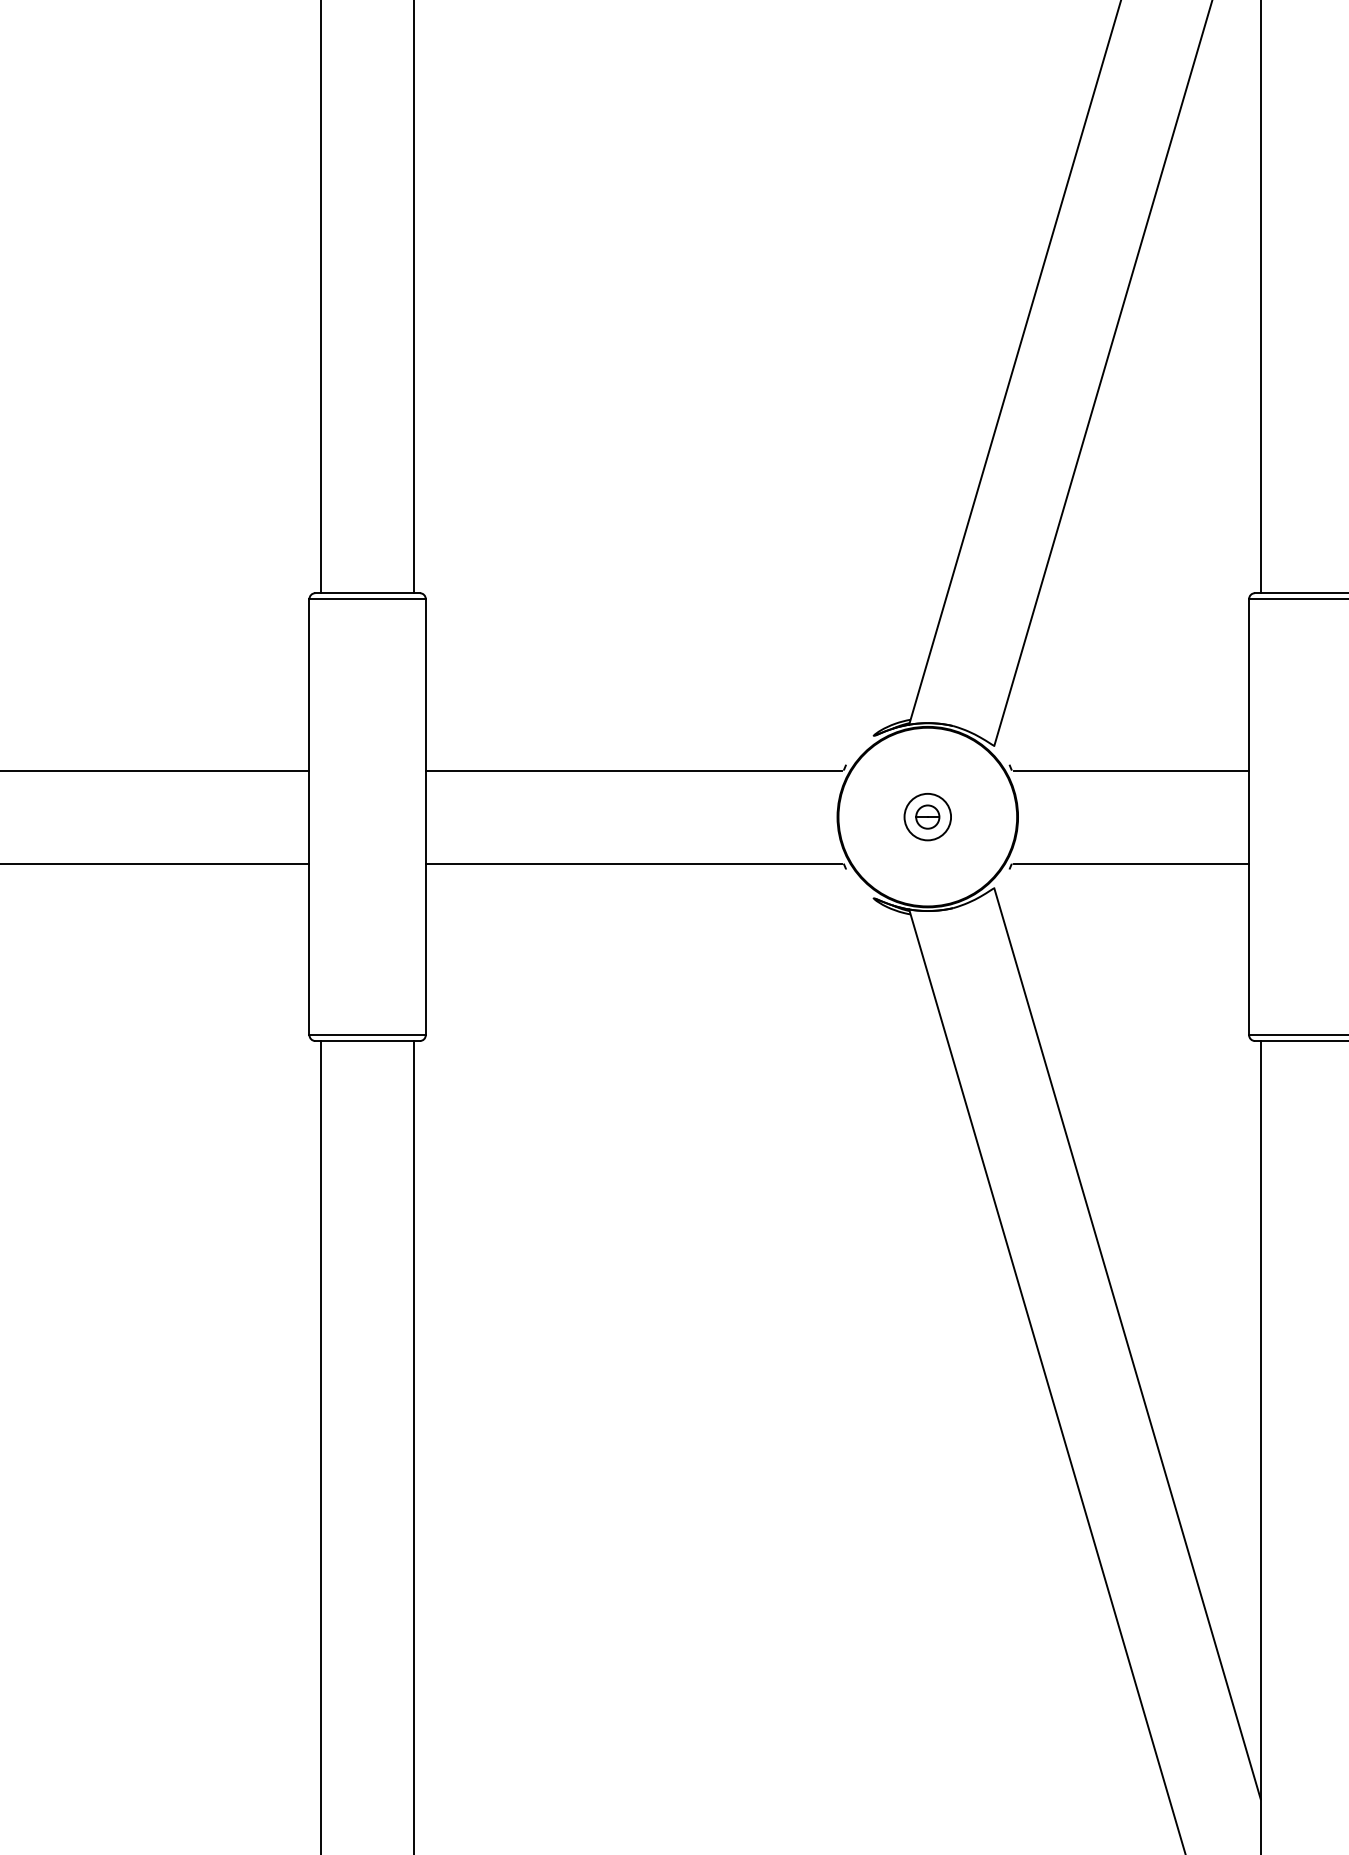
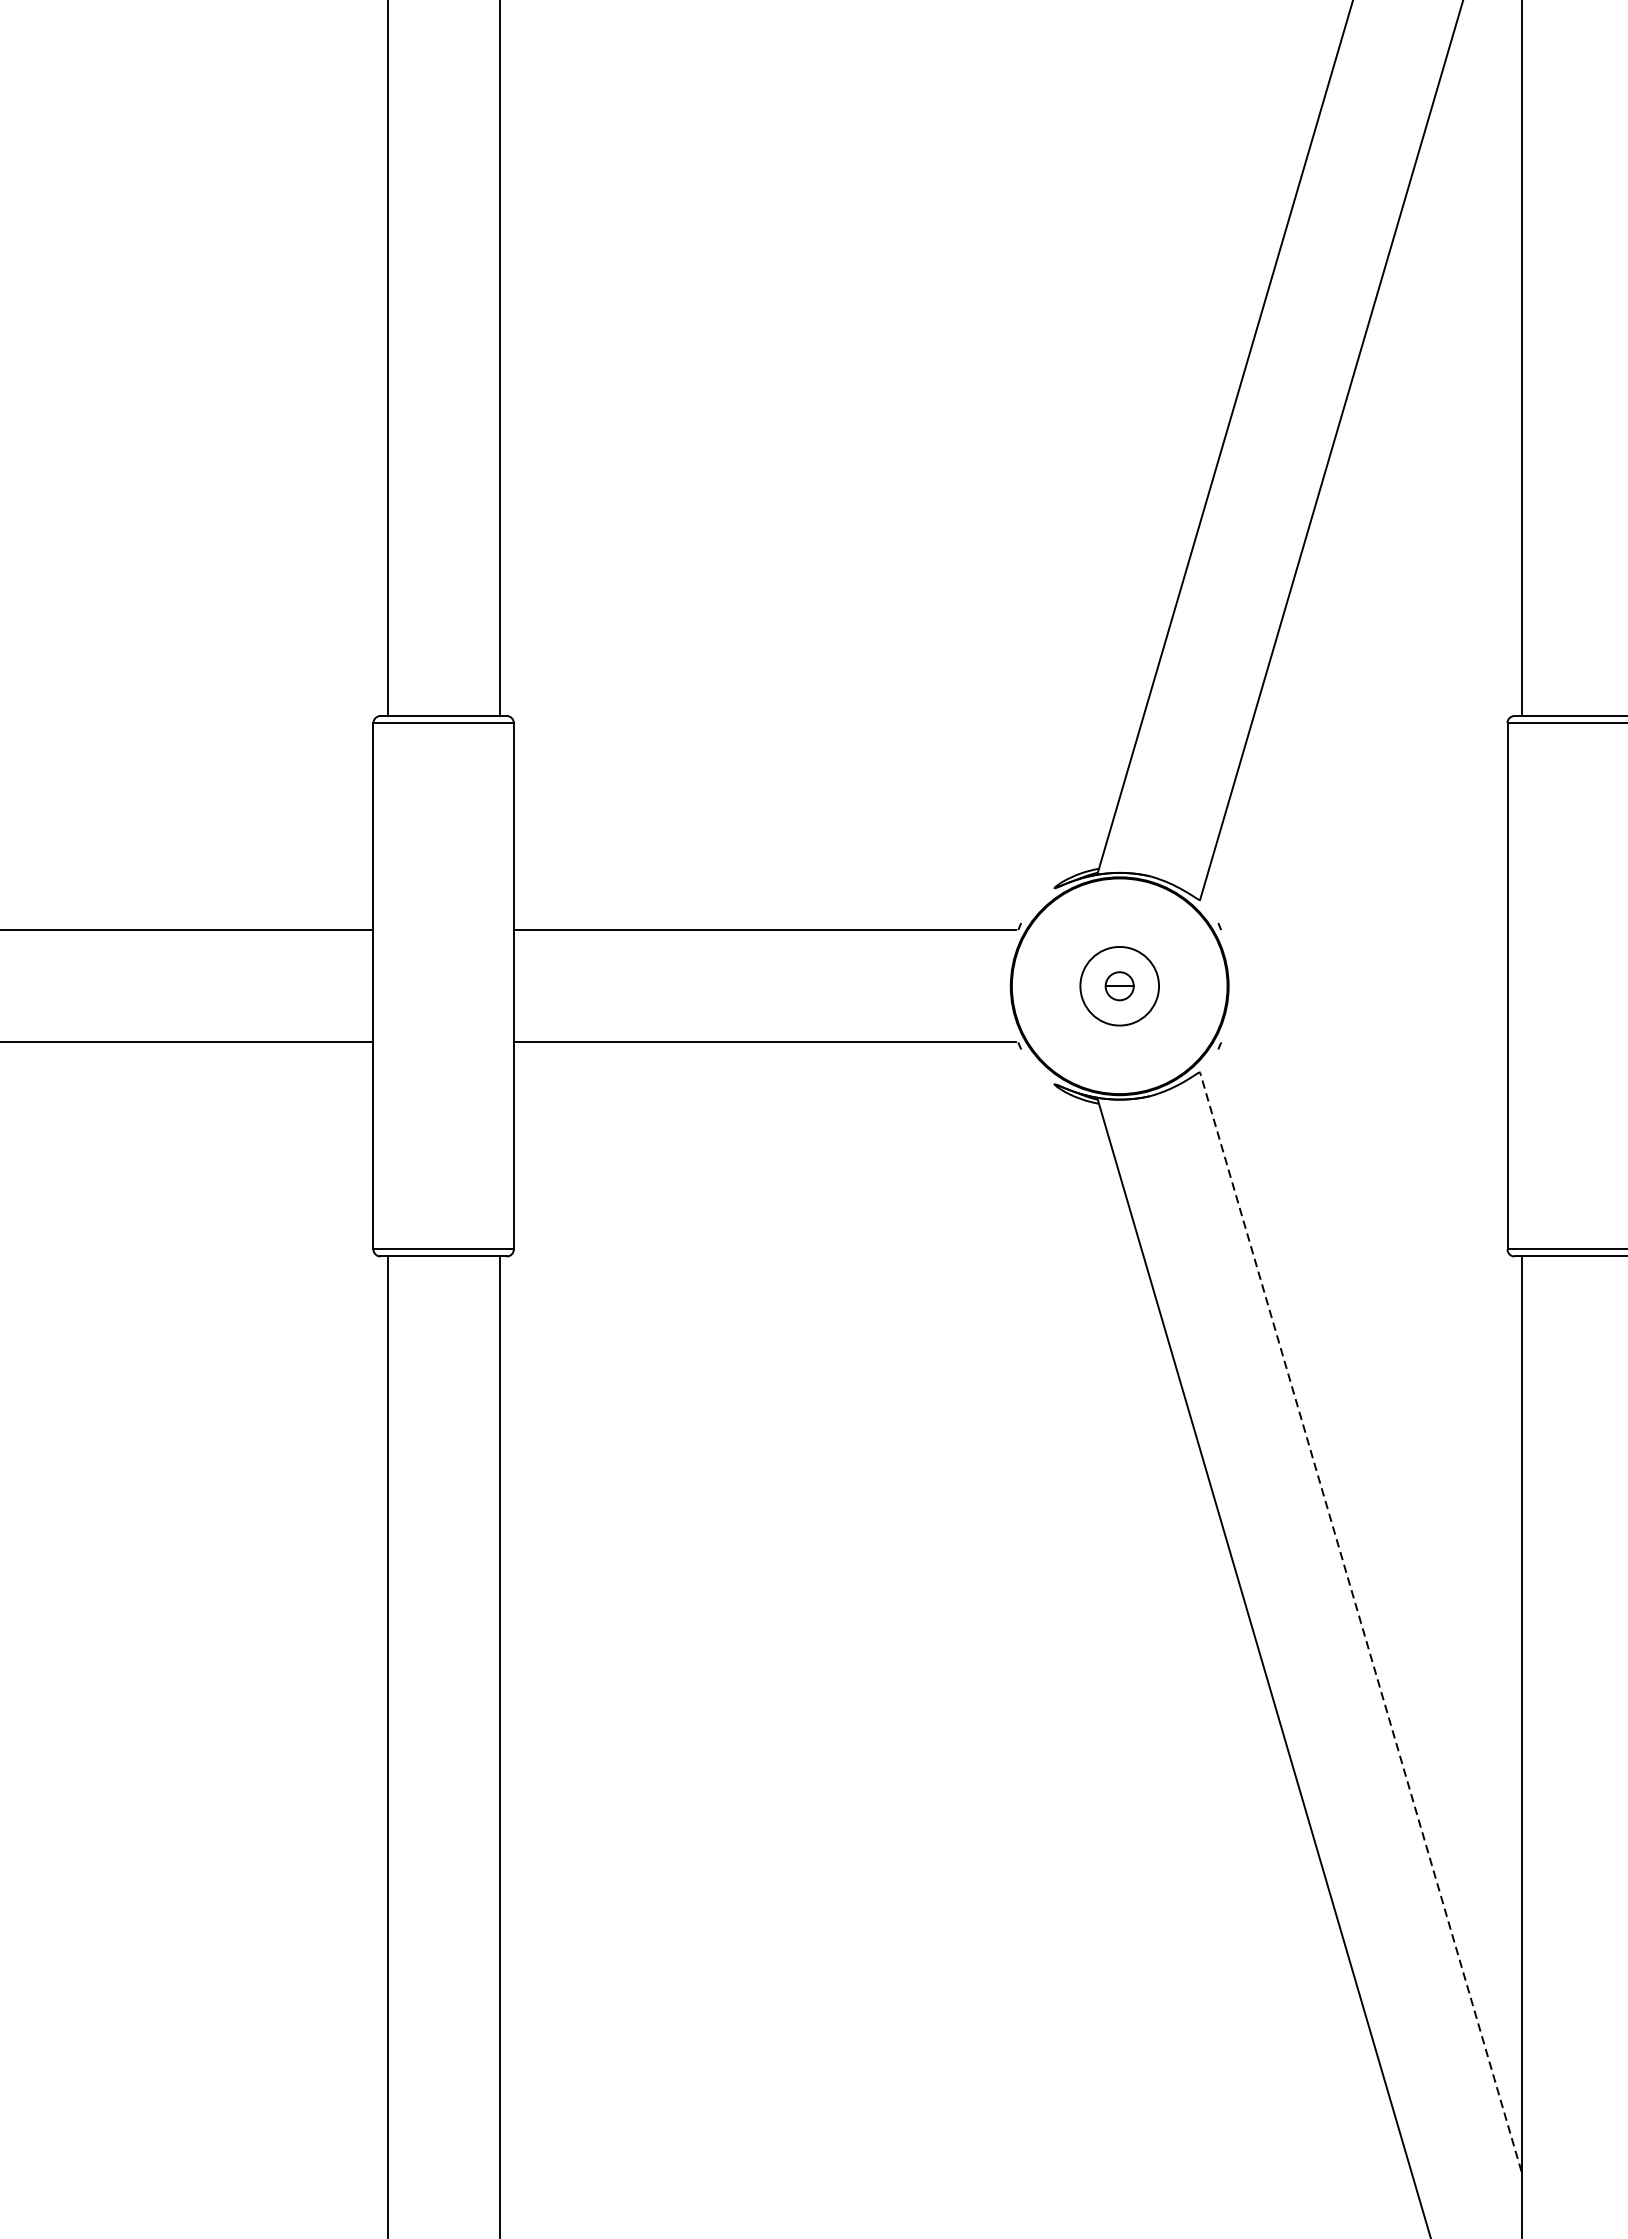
line: (1131, 770) -> (1365, 930), removed
circle: (927, 816) -> (1119, 985), size x1.4
line: (1131, 863) -> (1365, 1042), removed
line: (1127, 1343) -> (1360, 1621), solid -> dashed

